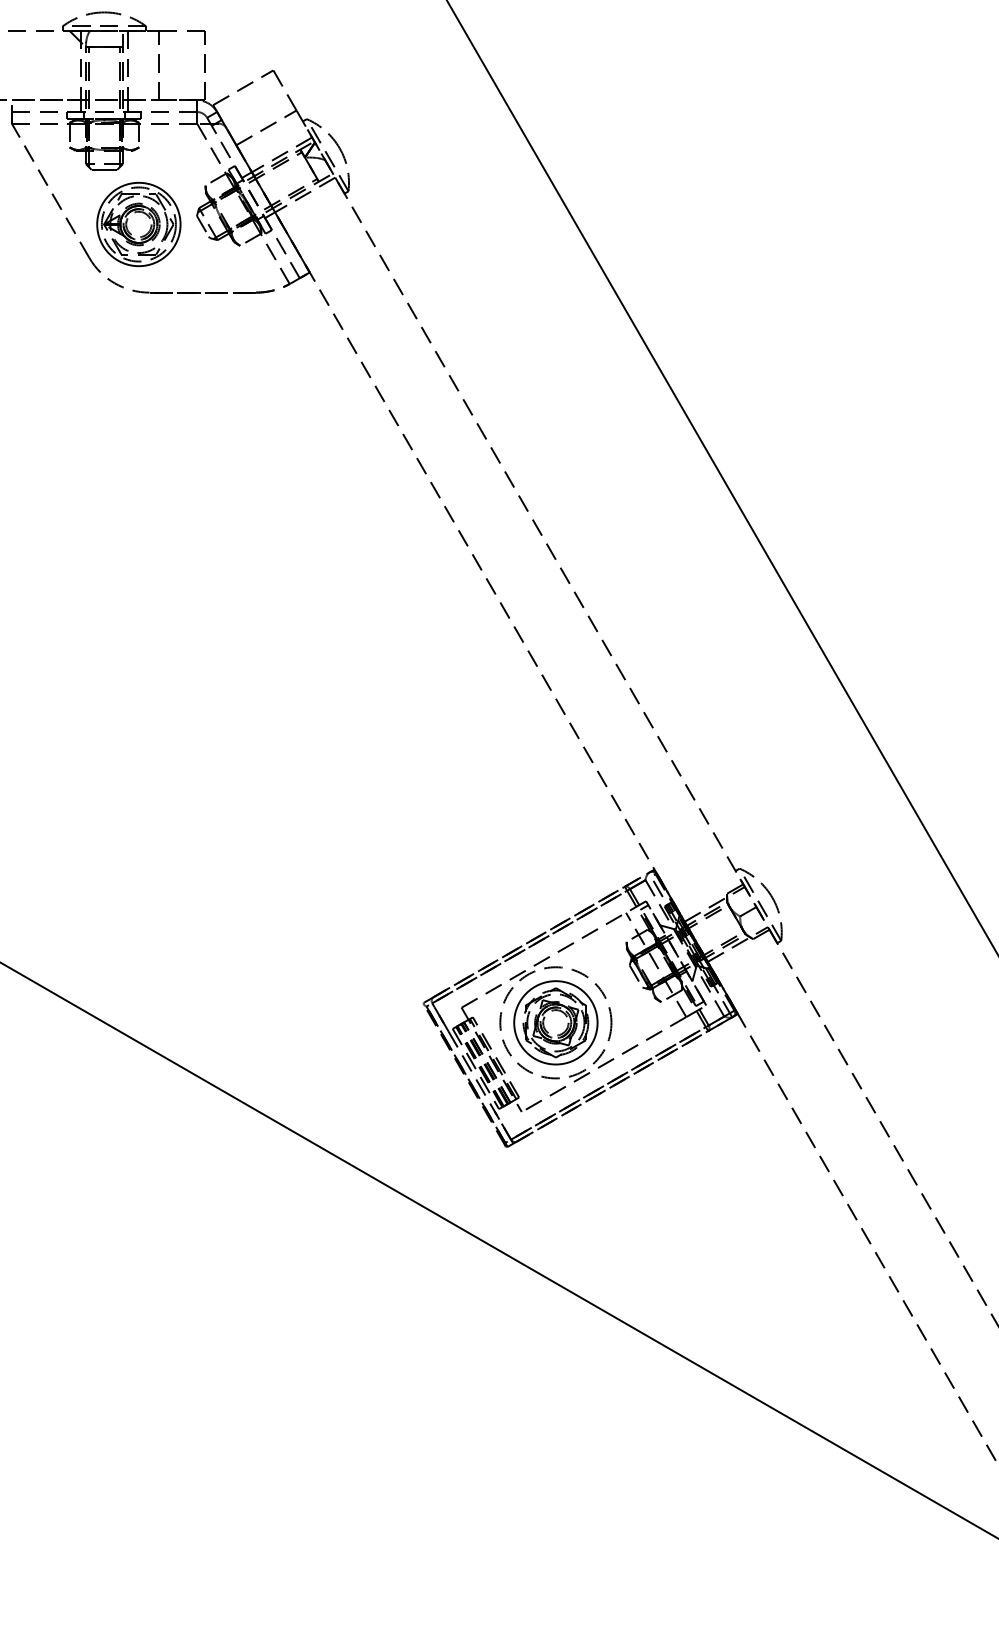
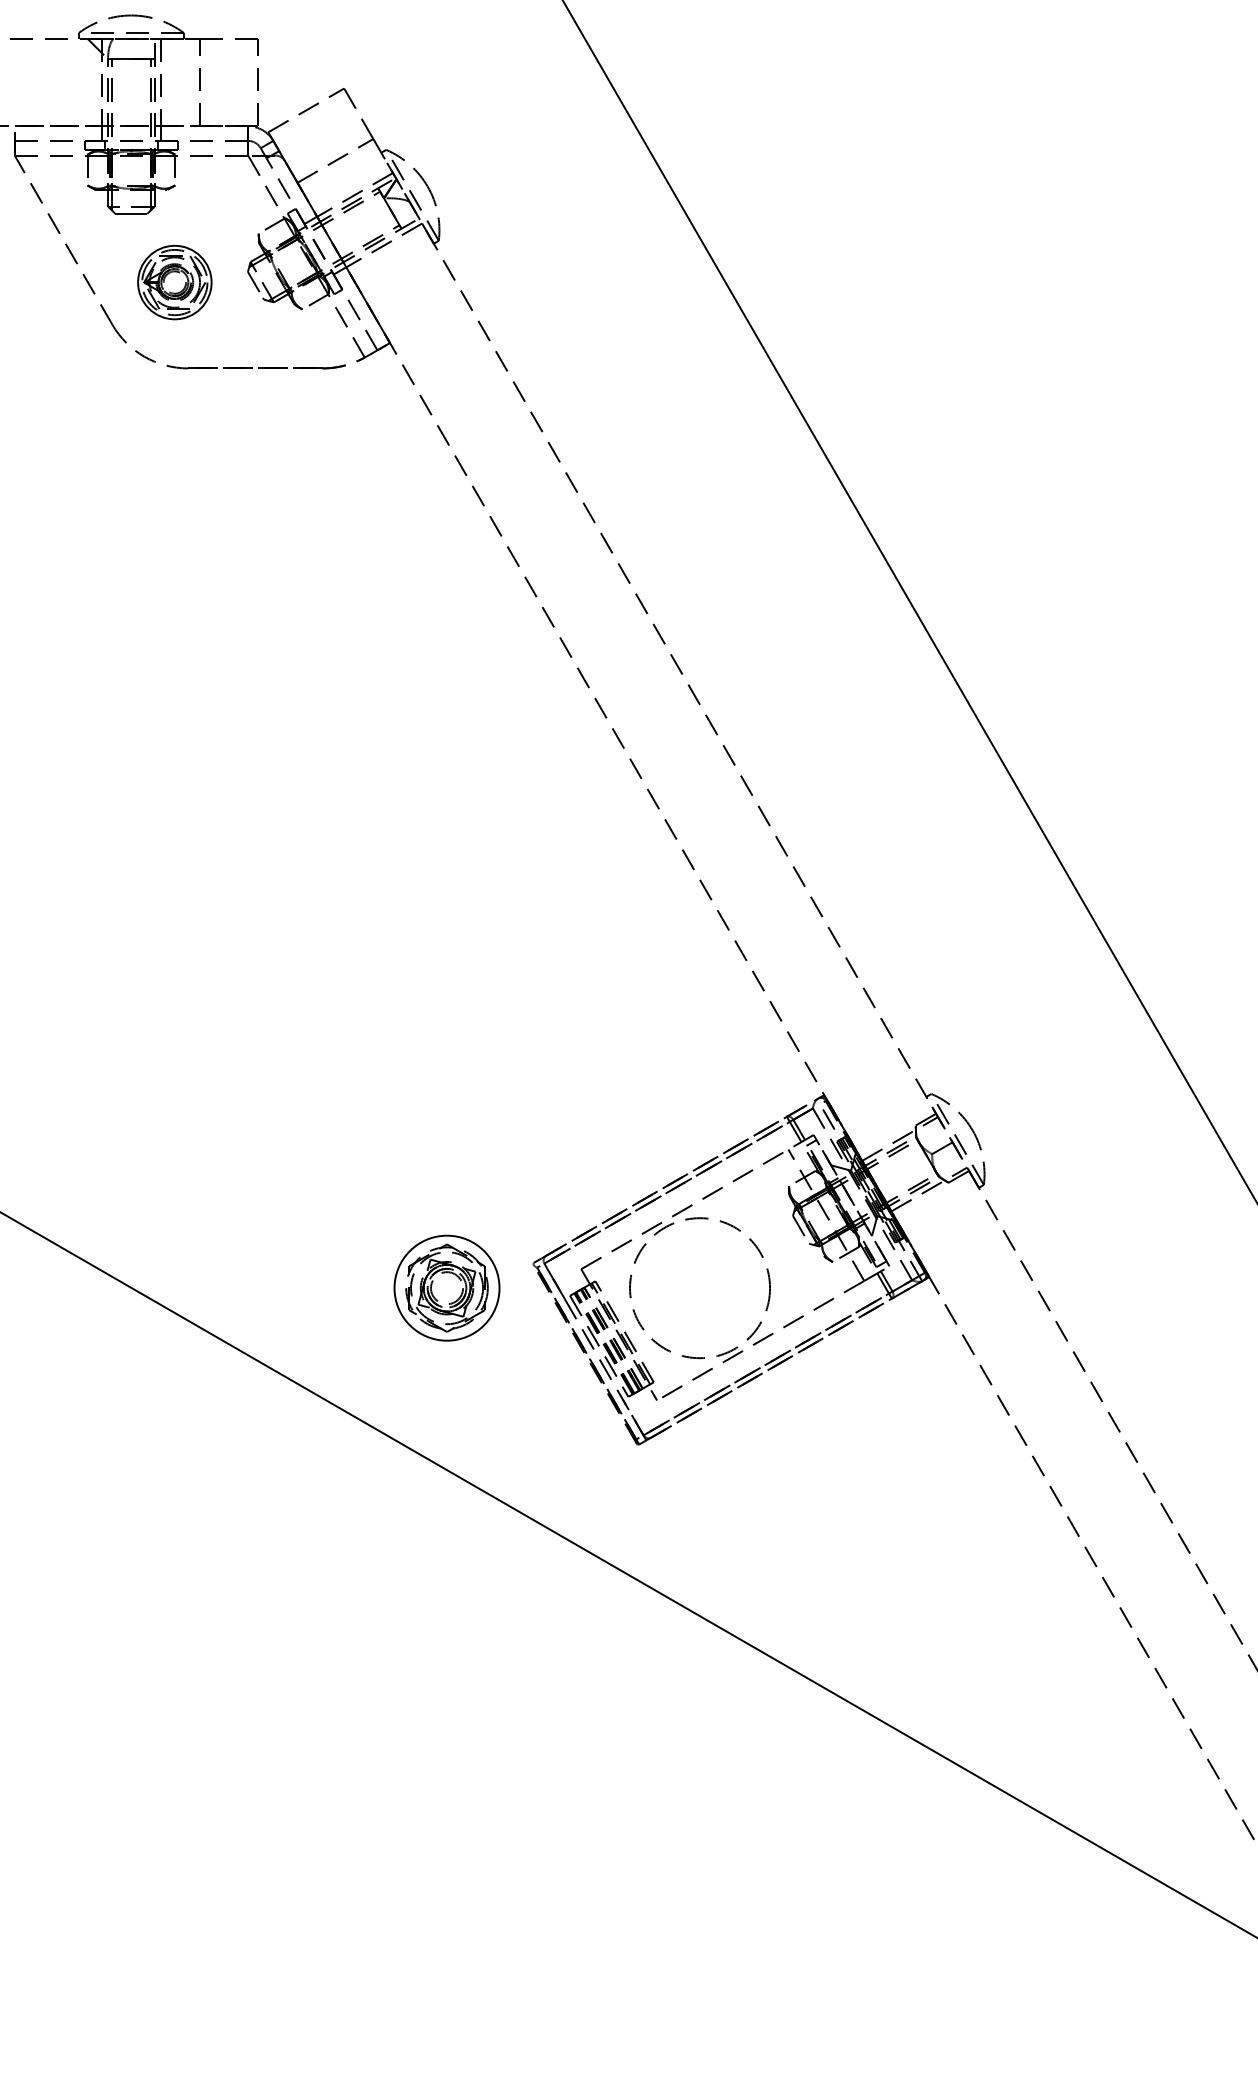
part: (138, 224) -> (174, 282), size x0.7
part: (555, 1022) -> (446, 1287), moved

